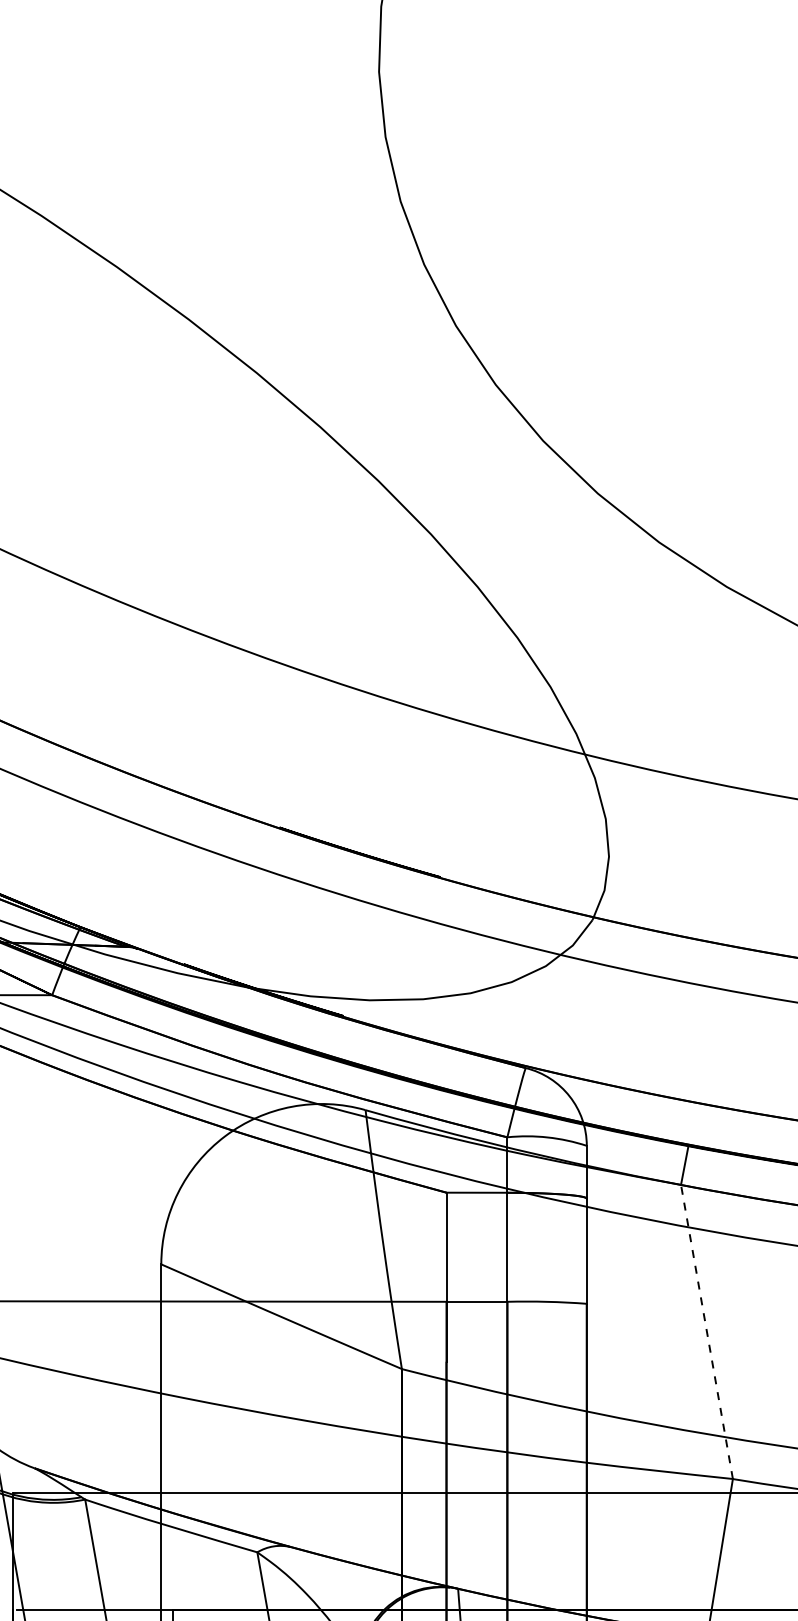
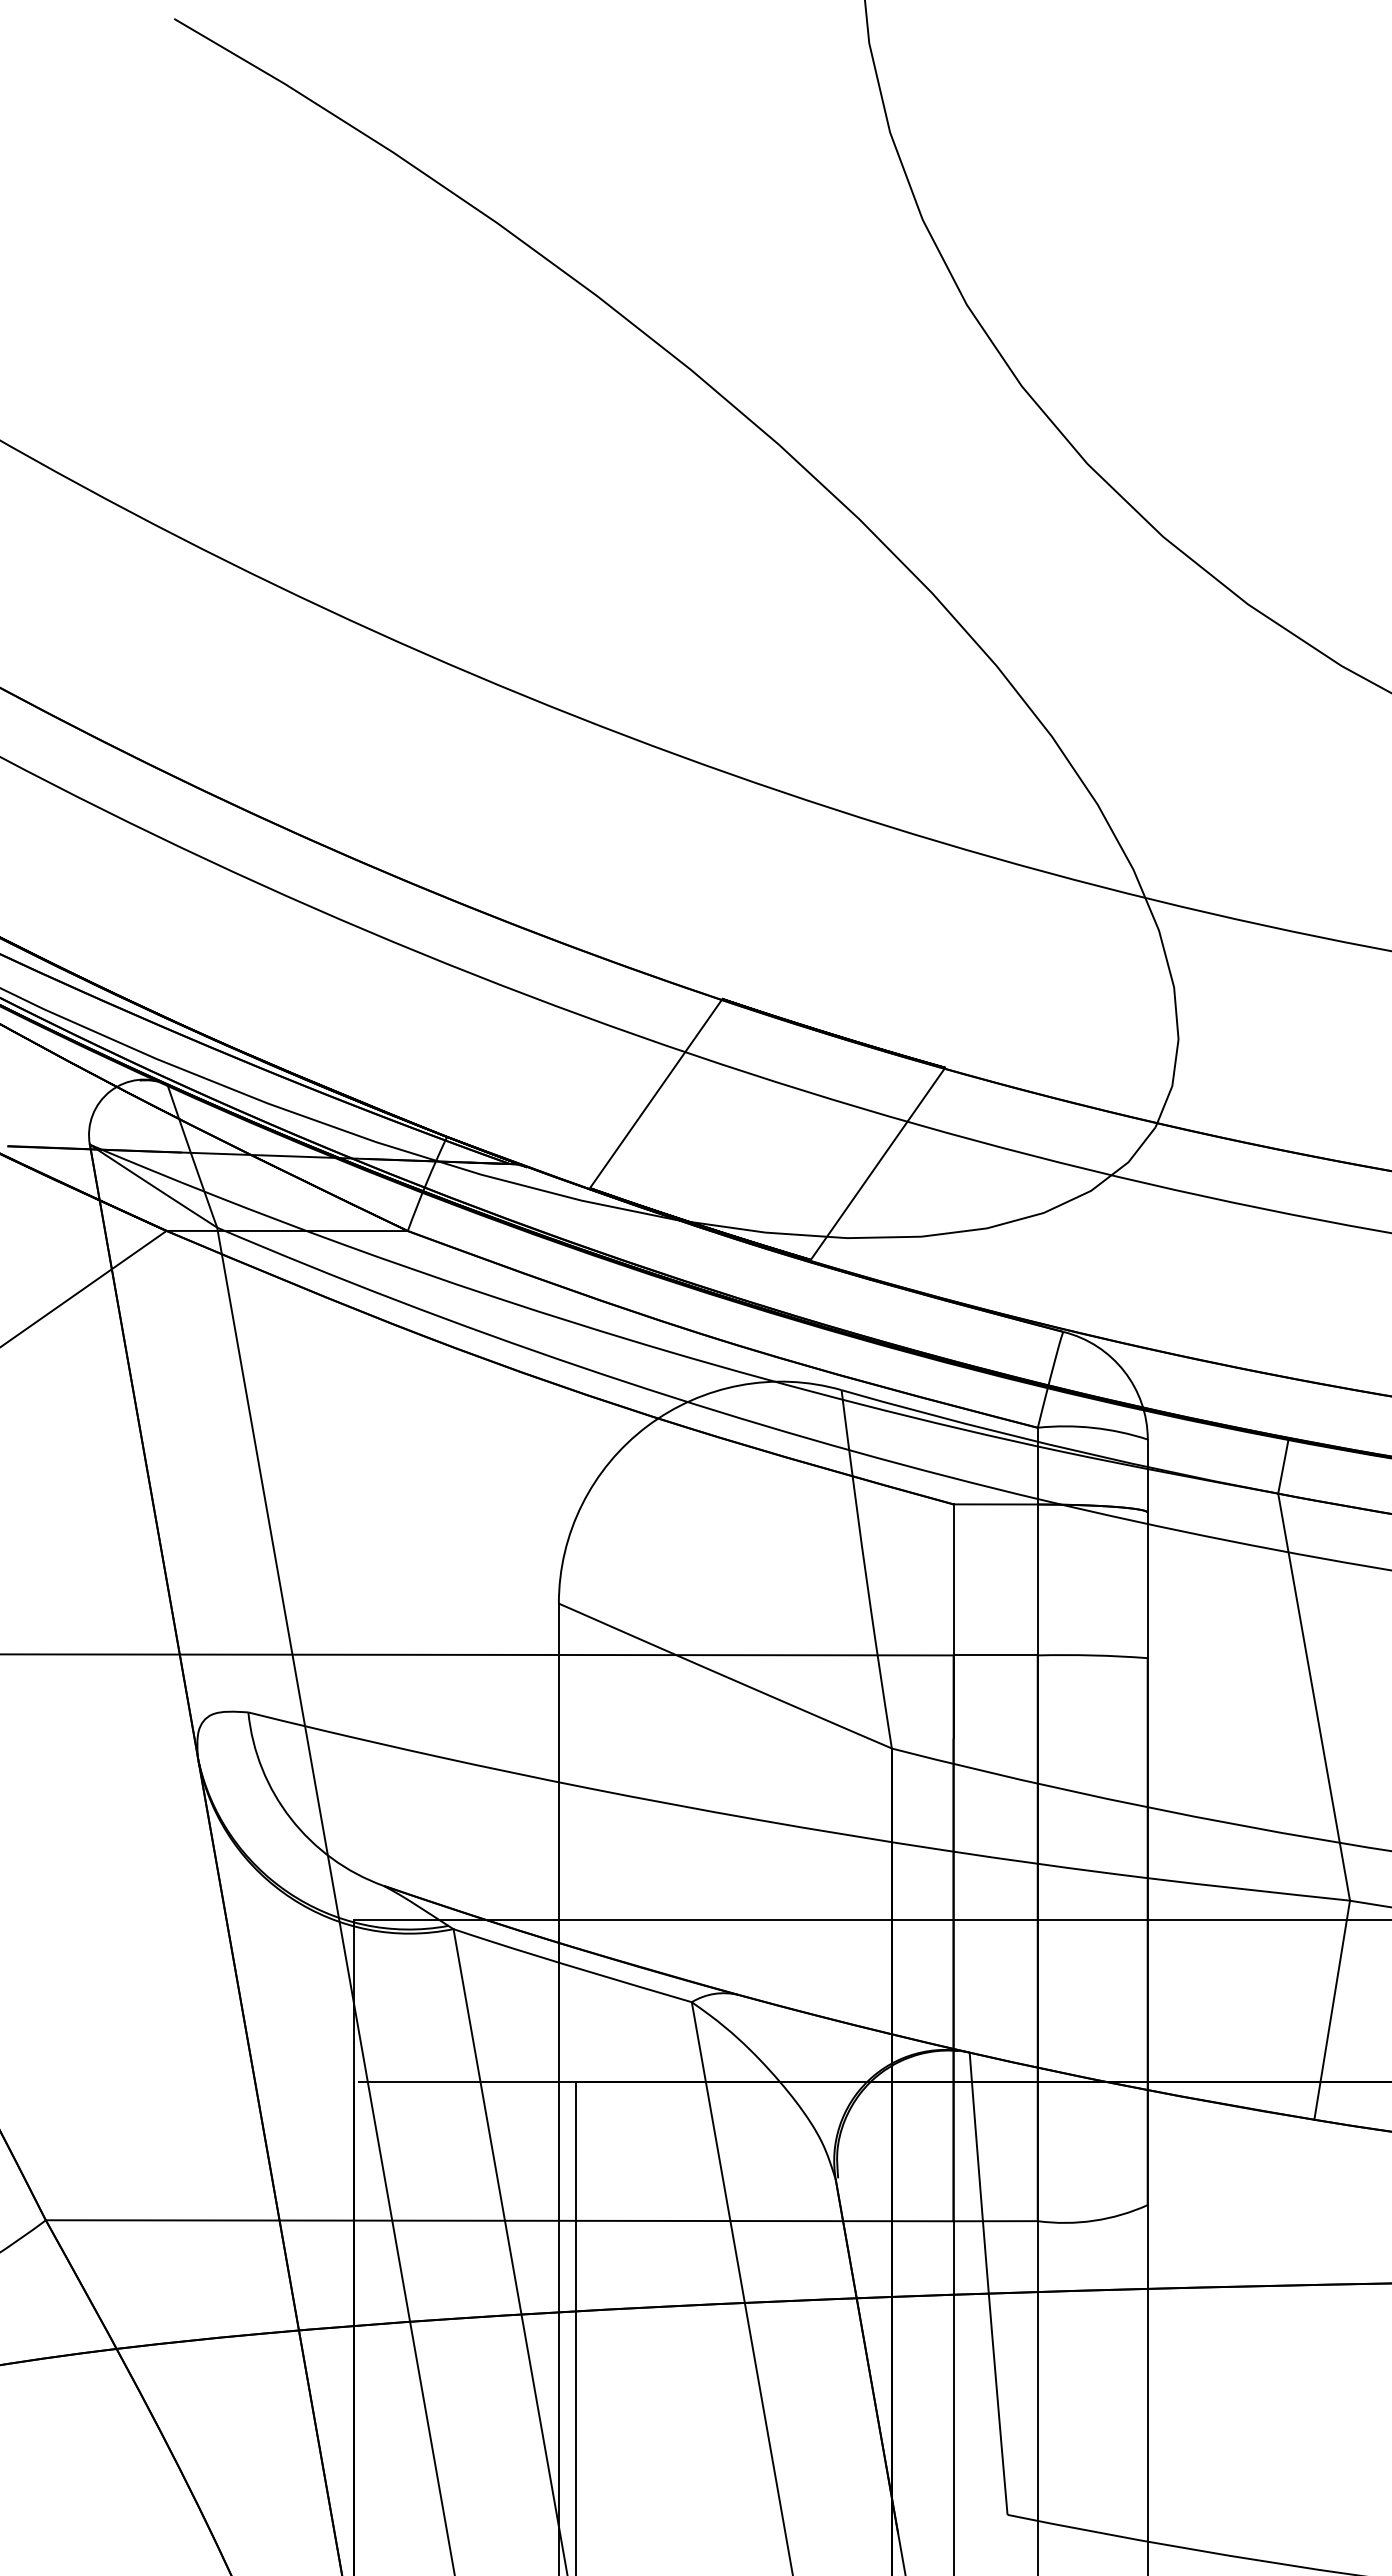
line: (231, 895) -> (656, 1093), added
line: (391, 947) -> (877, 1164), added
line: (707, 1332) -> (1314, 1697), dashed -> solid

